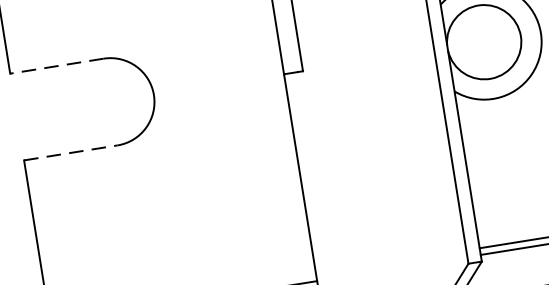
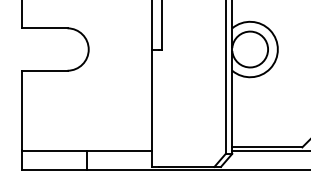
line: (56, 66) -> (44, 28), dashed -> solid
line: (70, 152) -> (44, 70), dashed -> solid

